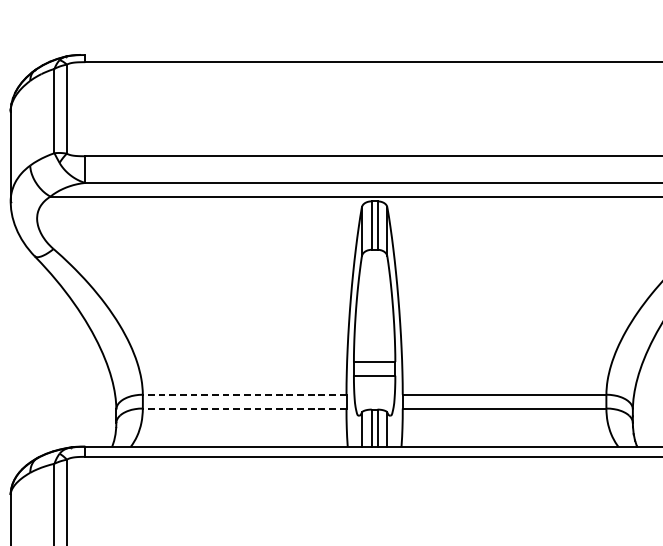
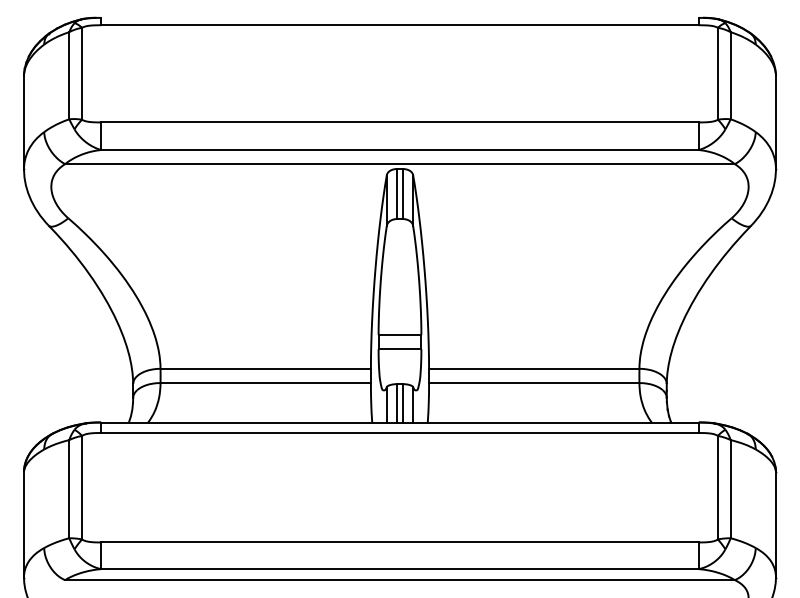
line: (244, 394) -> (265, 368), dashed -> solid
line: (244, 408) -> (265, 383), dashed -> solid

